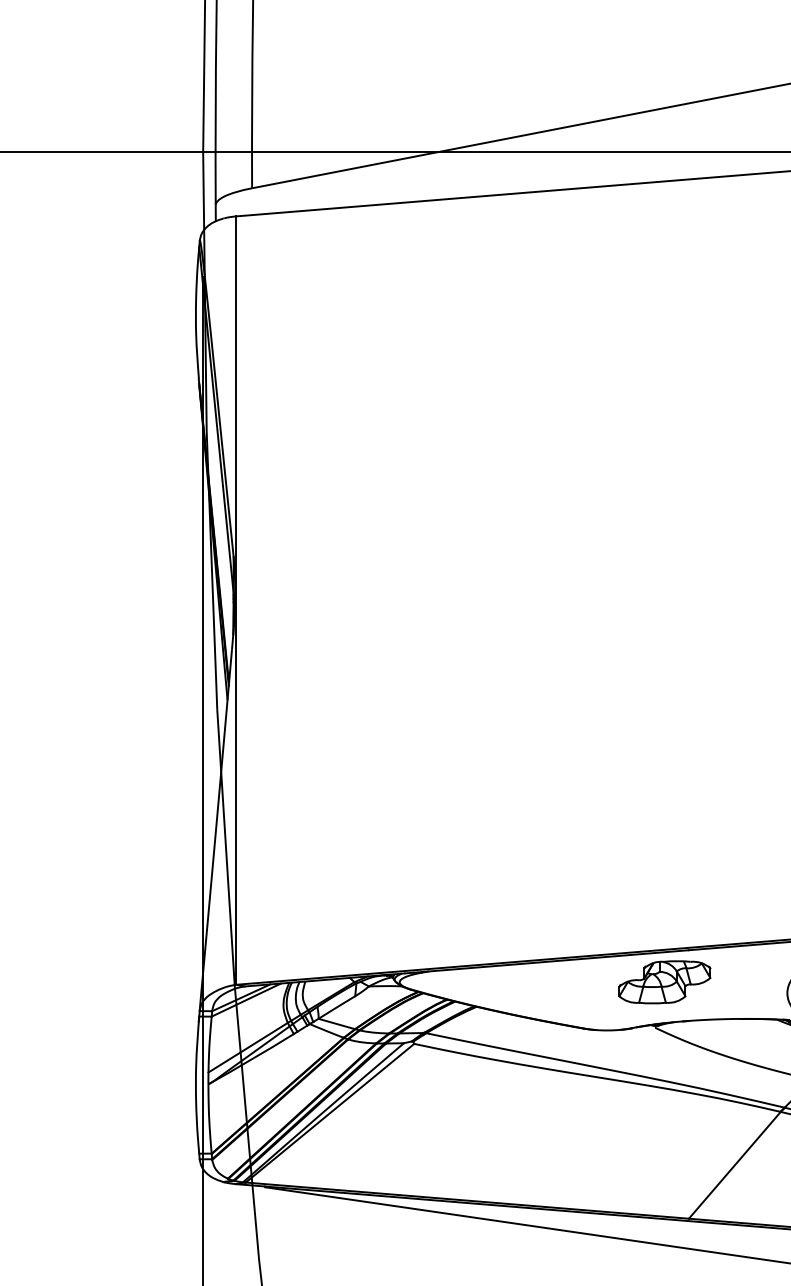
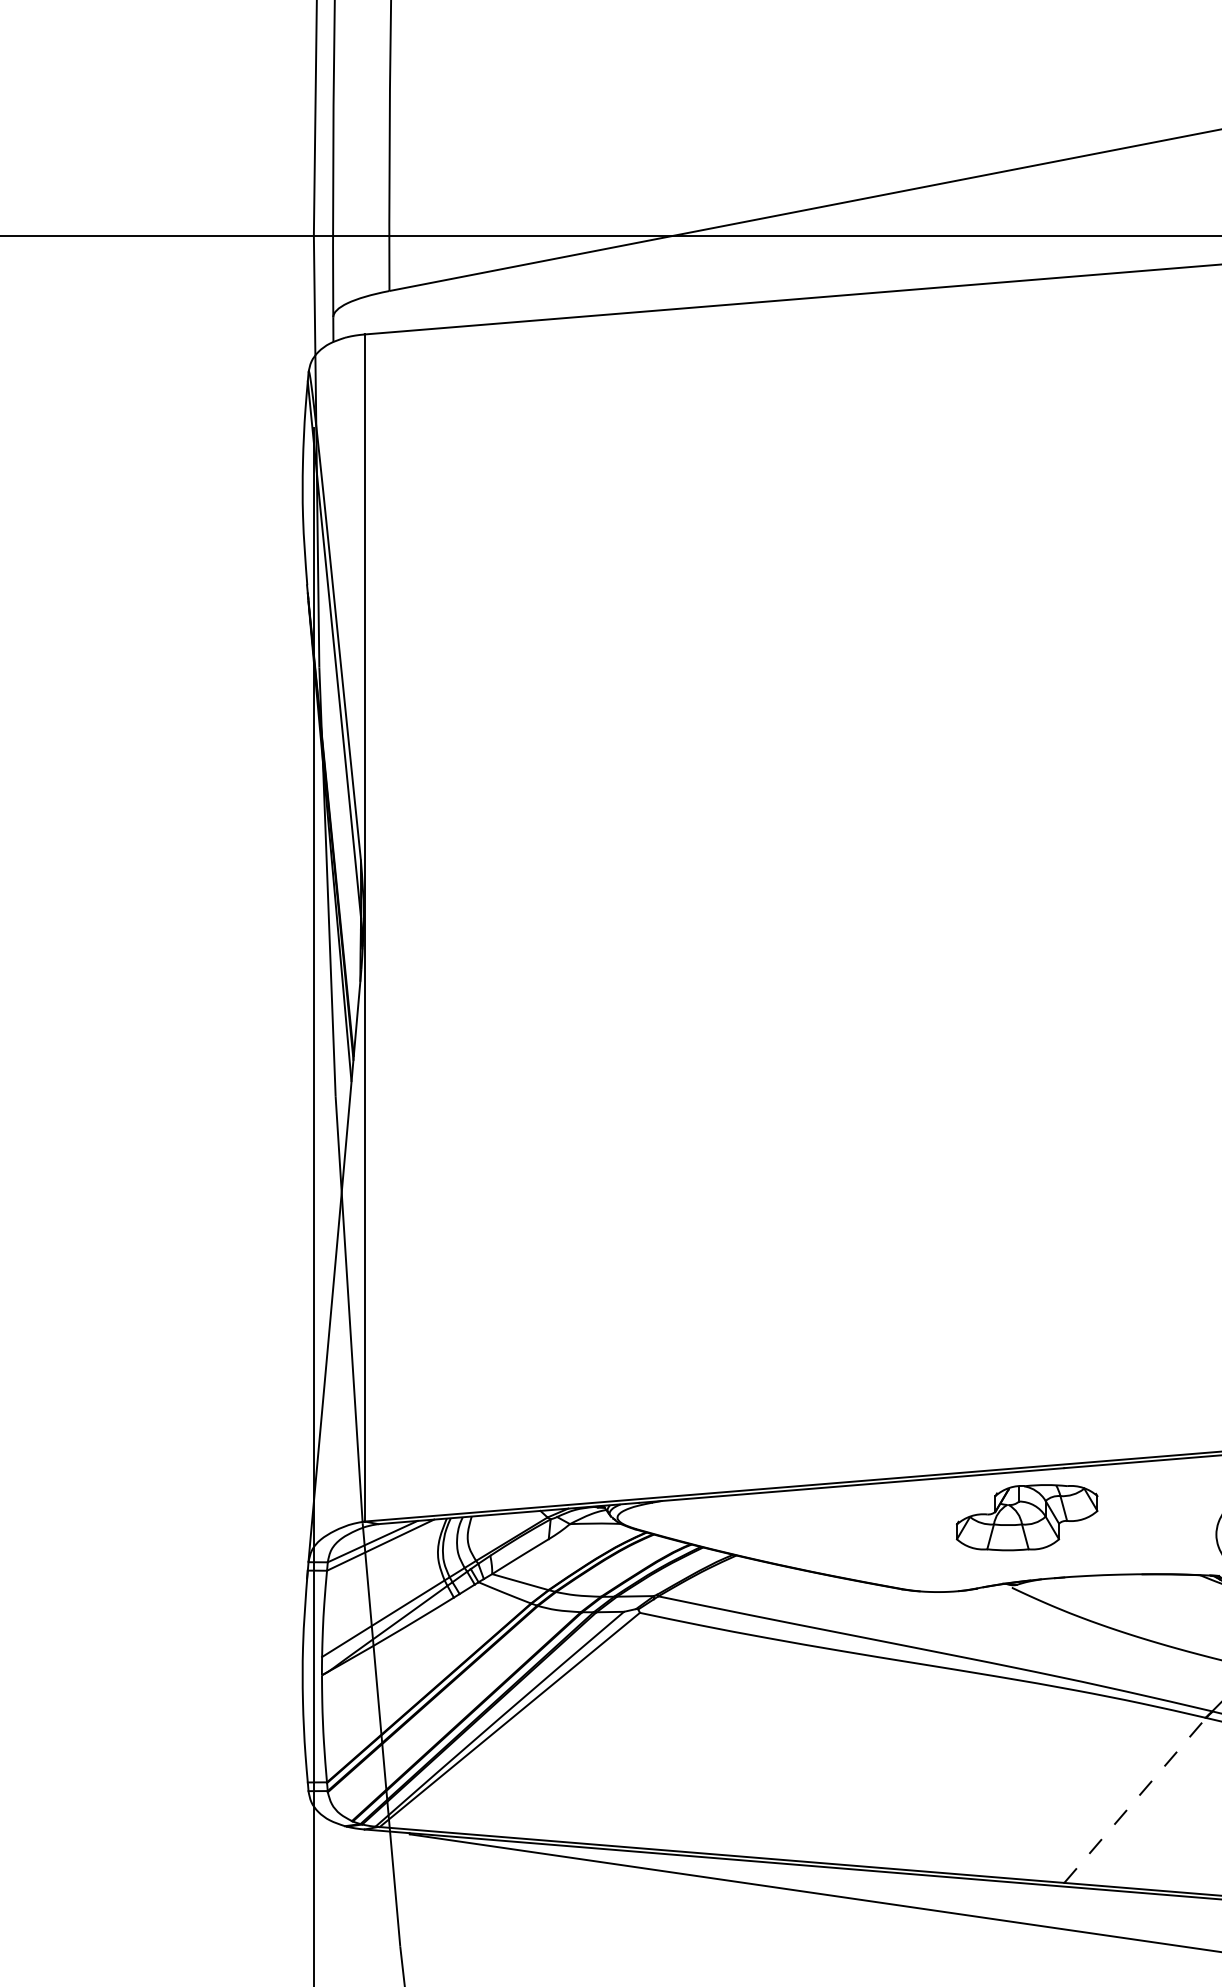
line: (735, 1164) -> (1136, 1799), solid -> dashed

